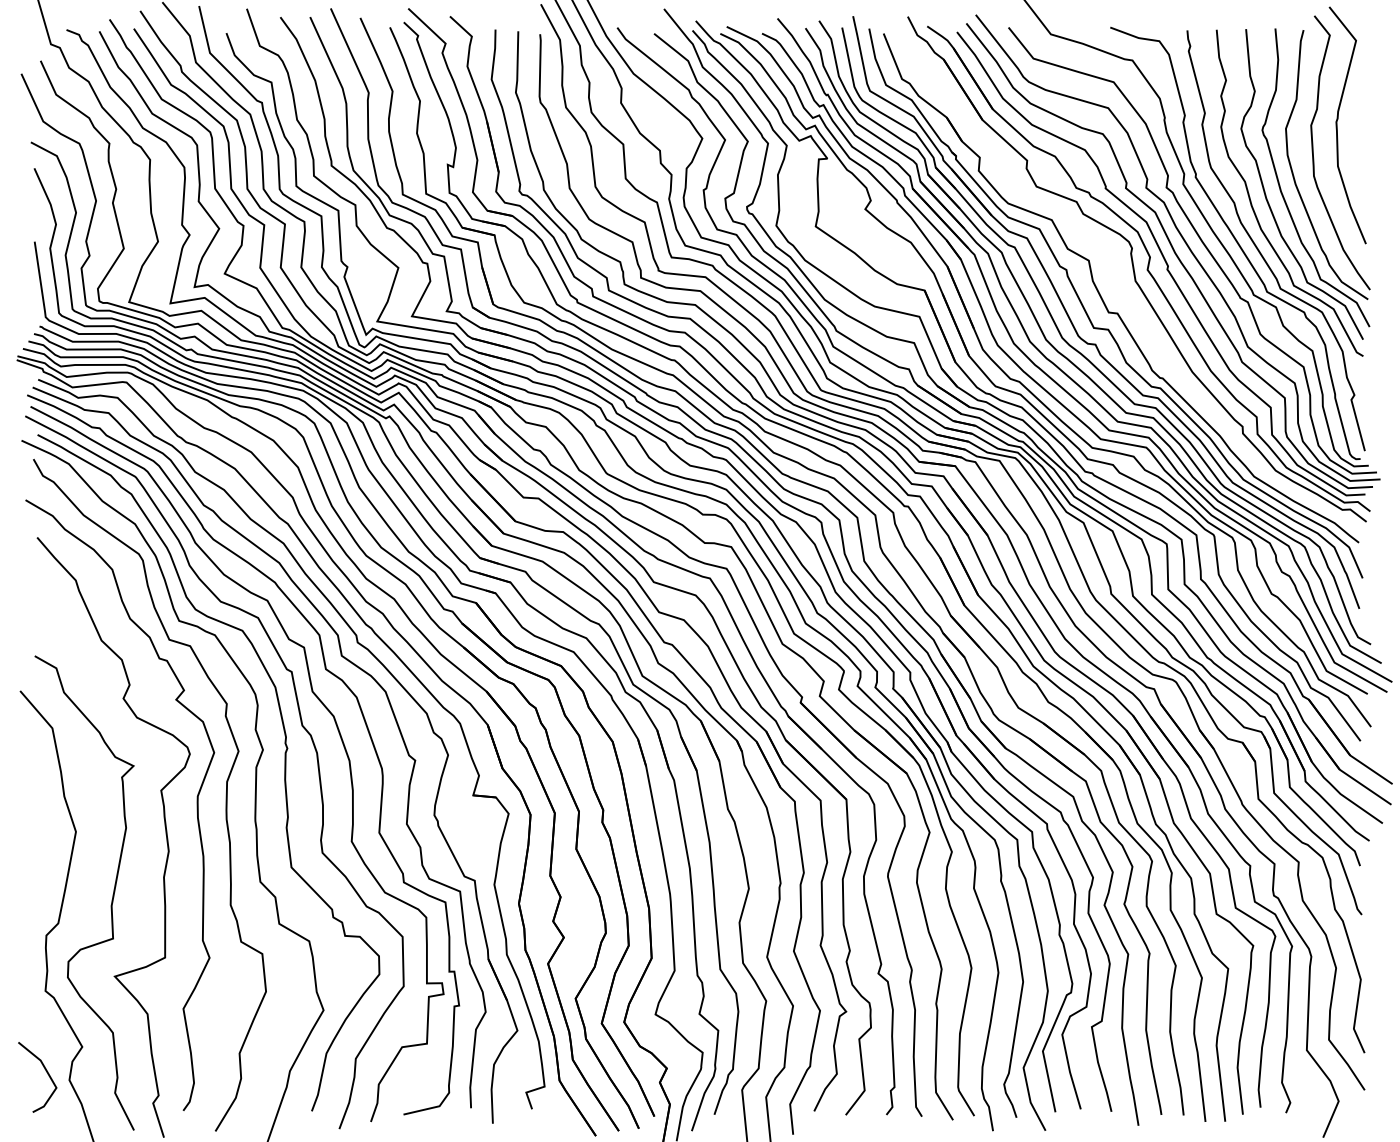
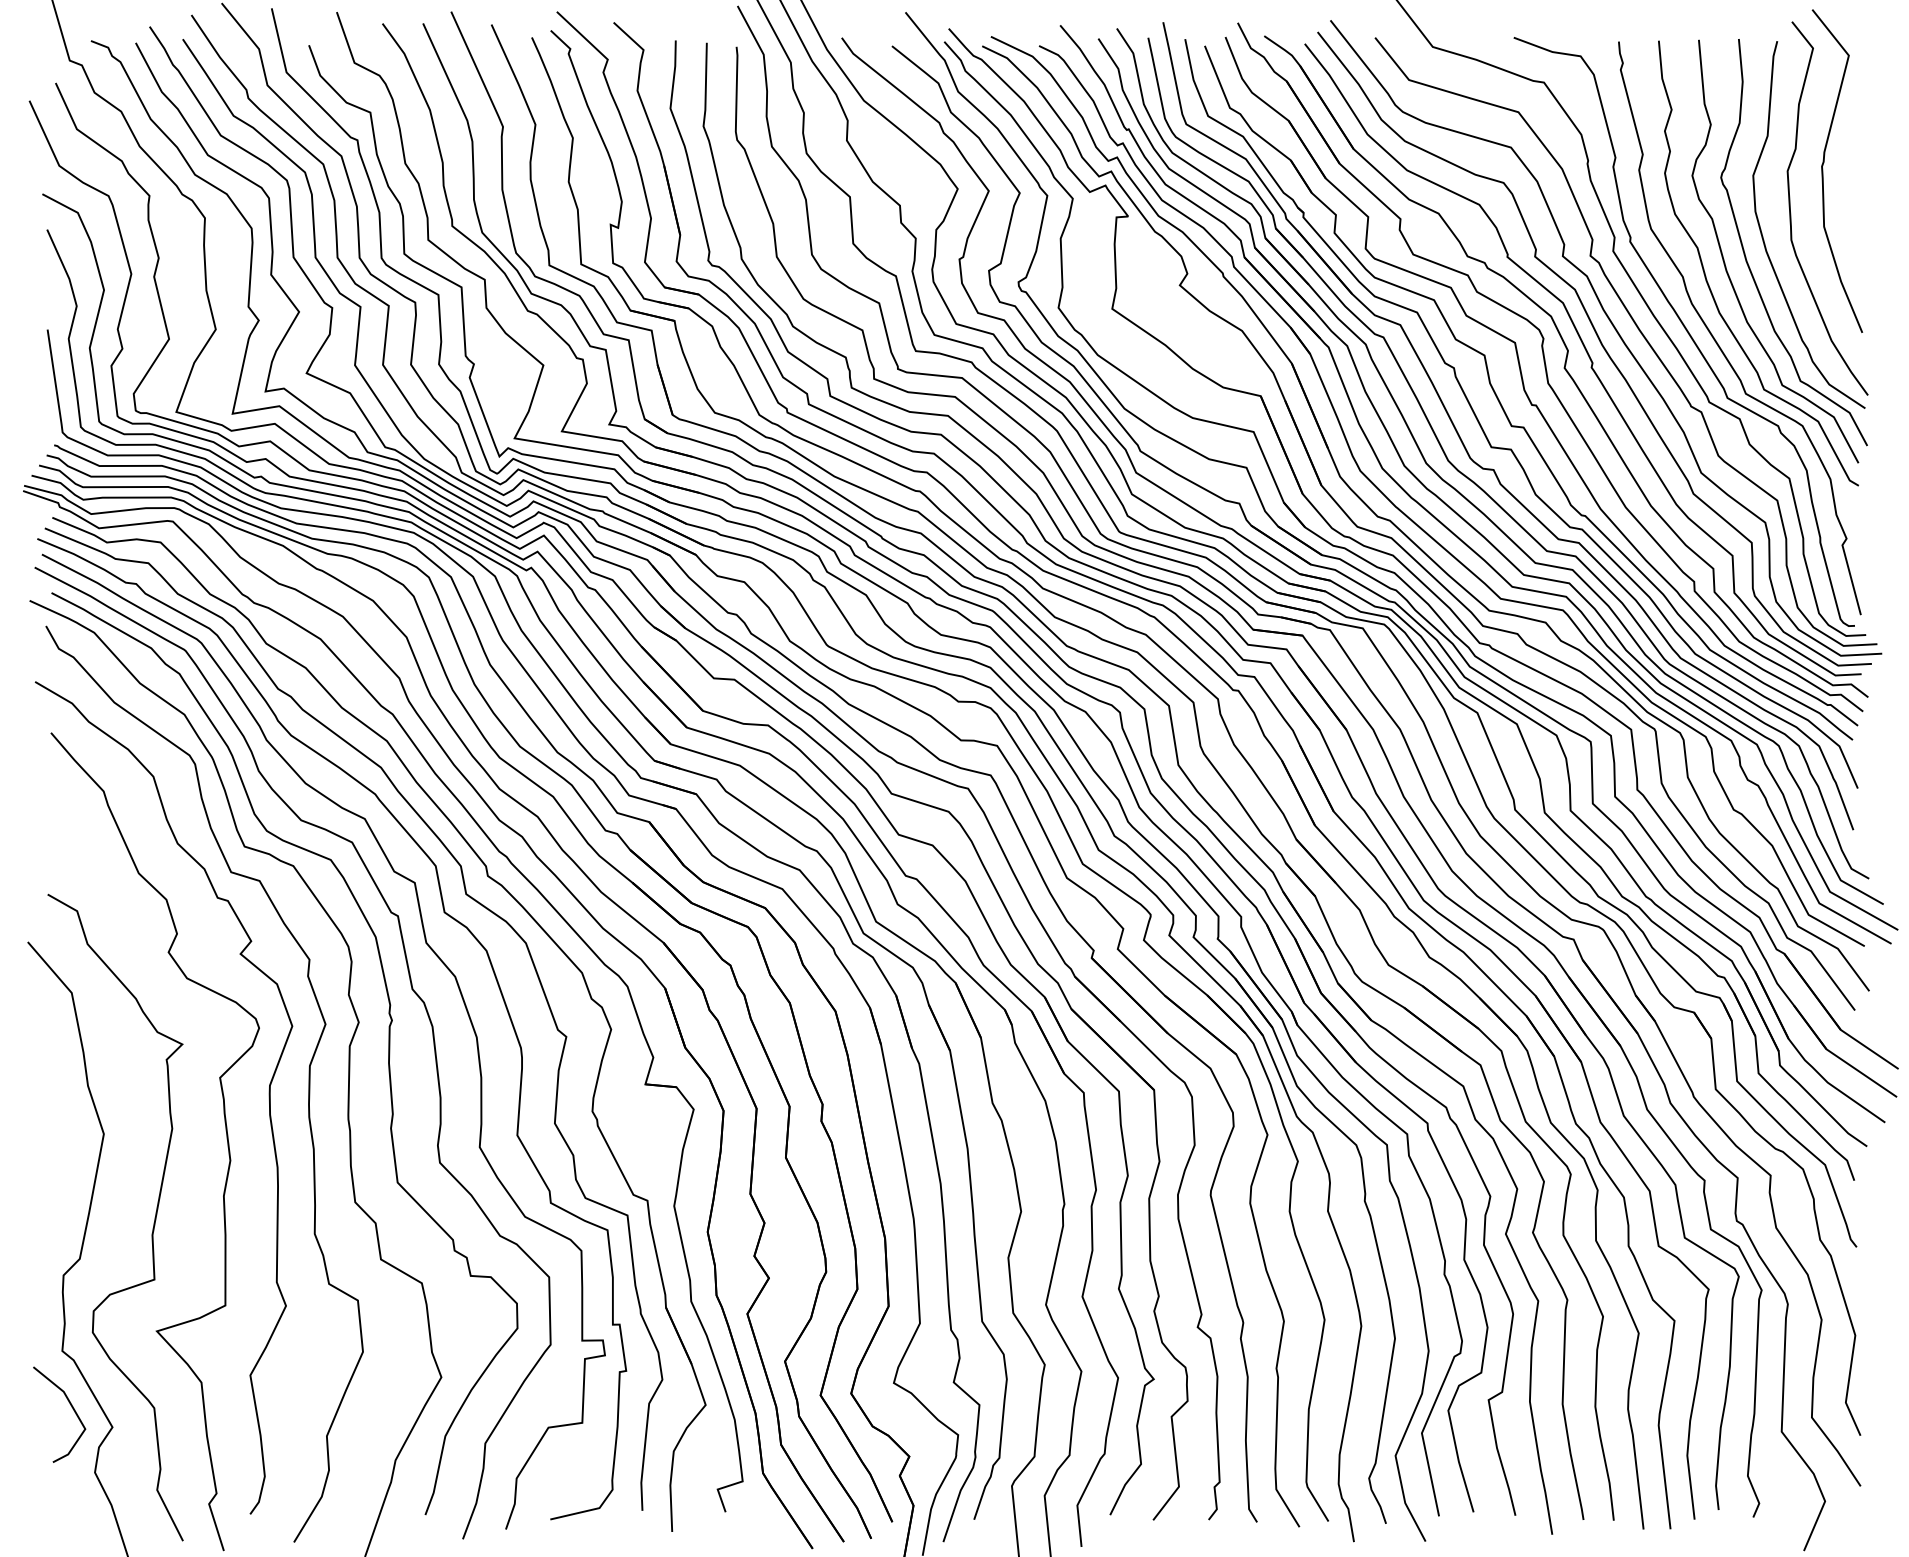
part: (1118, 281) -> (1524, 384), added
line: (46, 1072) -> (71, 1407), moved

